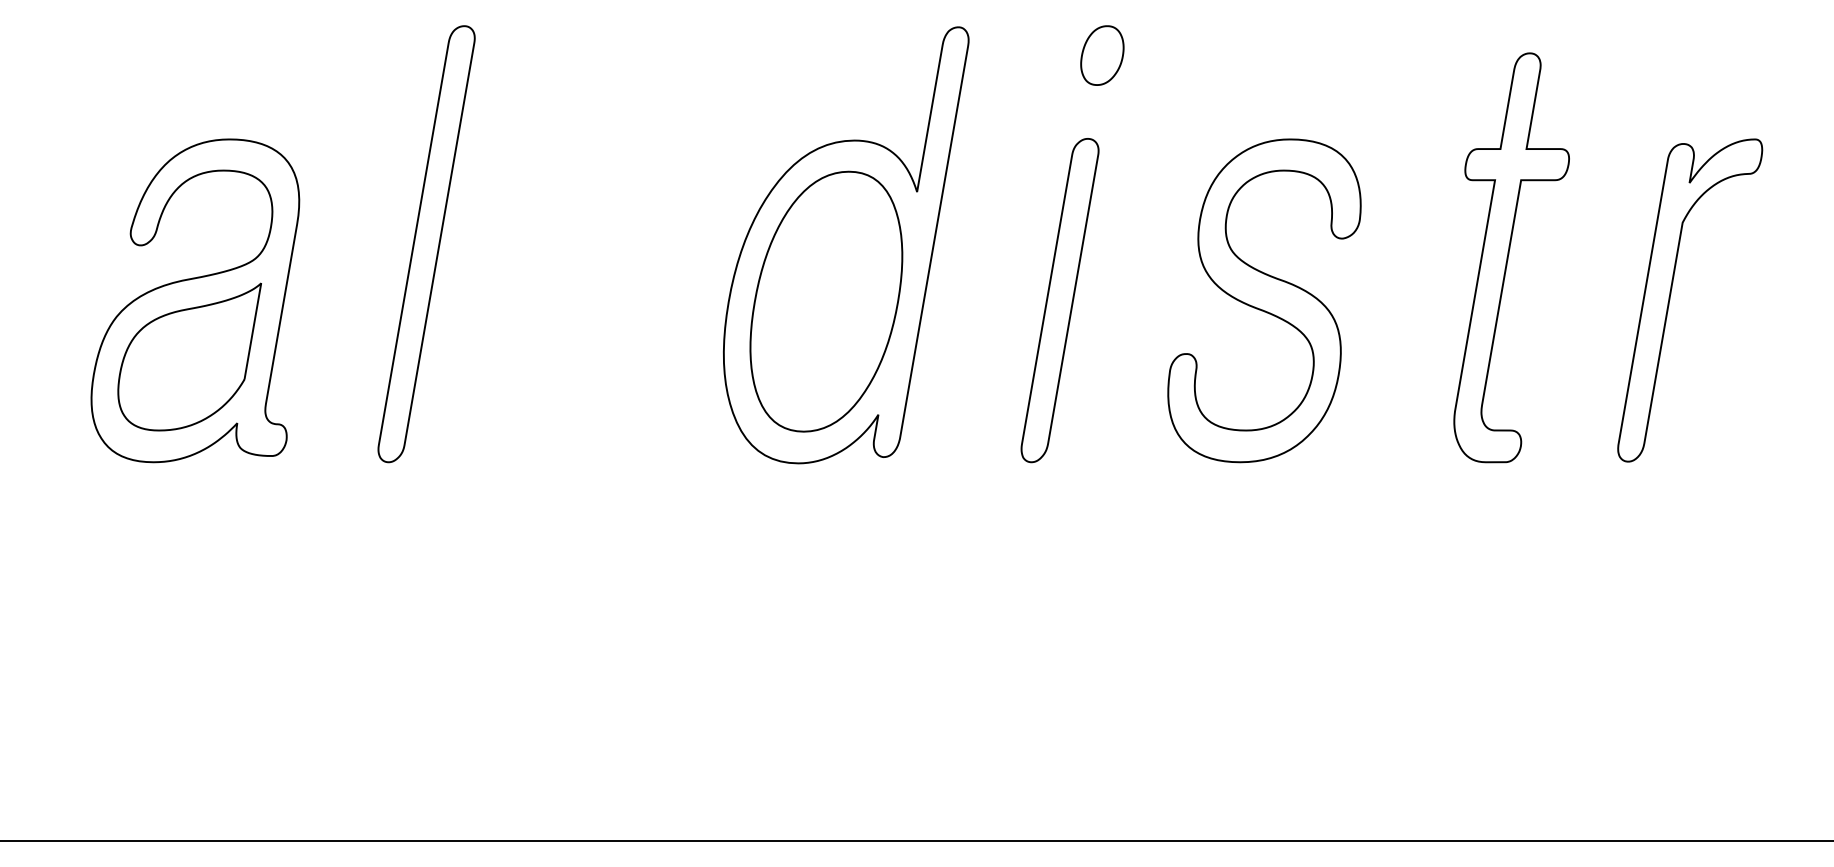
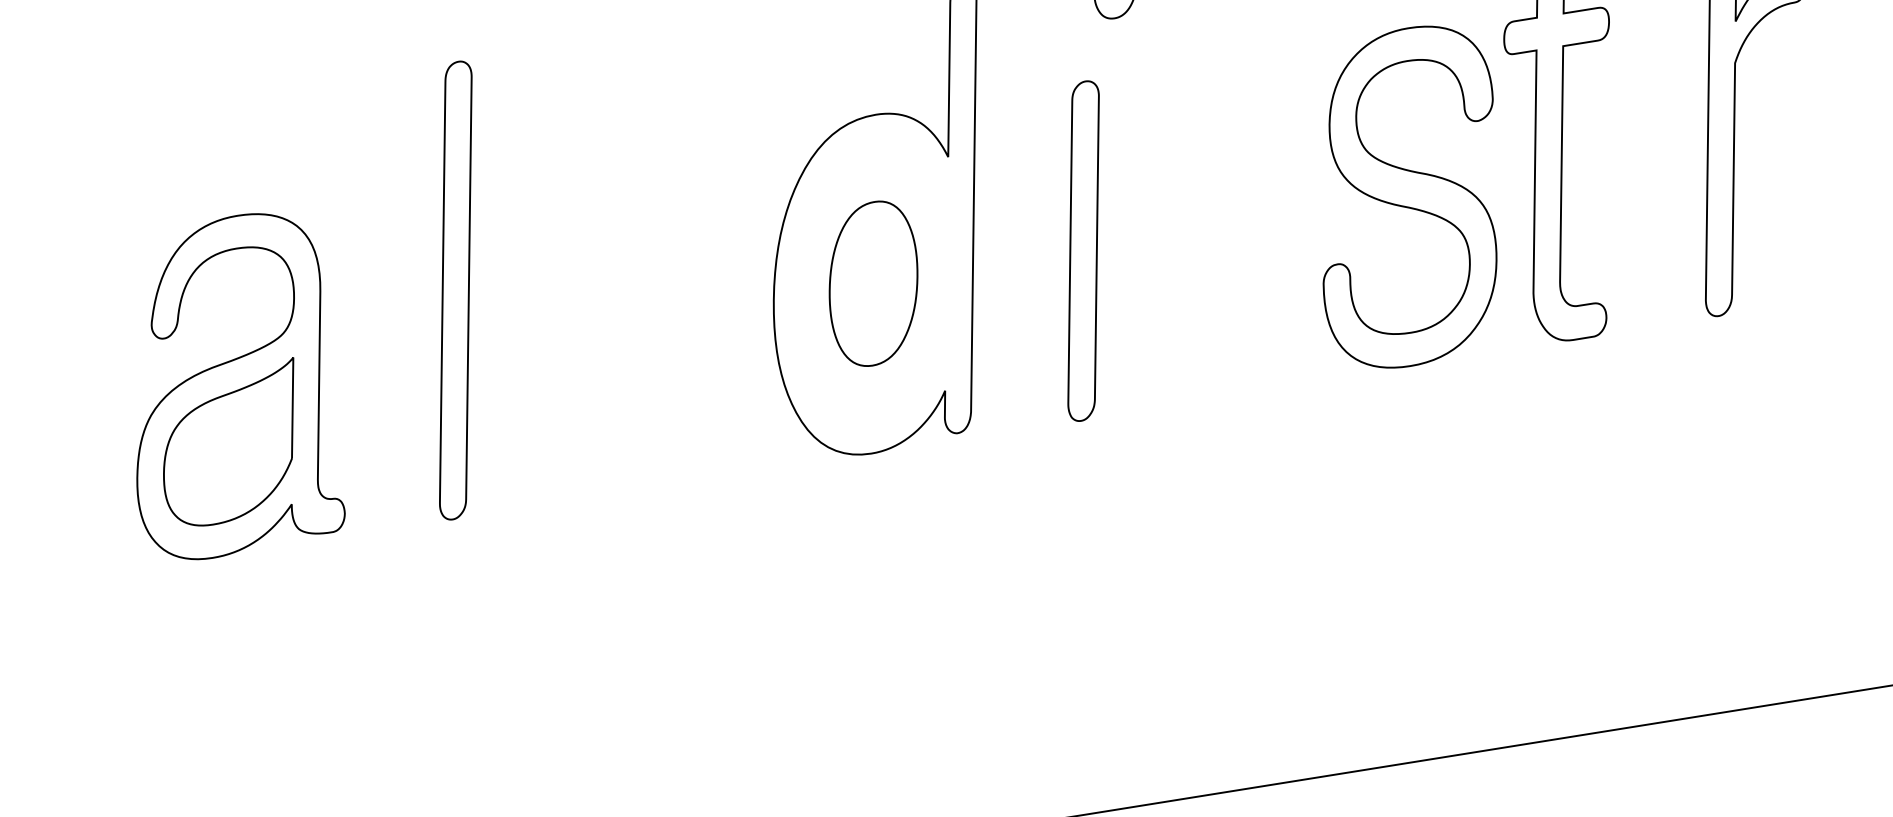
part: (1059, 300) -> (1083, 251), moved
part: (1264, 300) -> (1408, 196), moved
part: (826, 301) -> (873, 283), size x0.6

